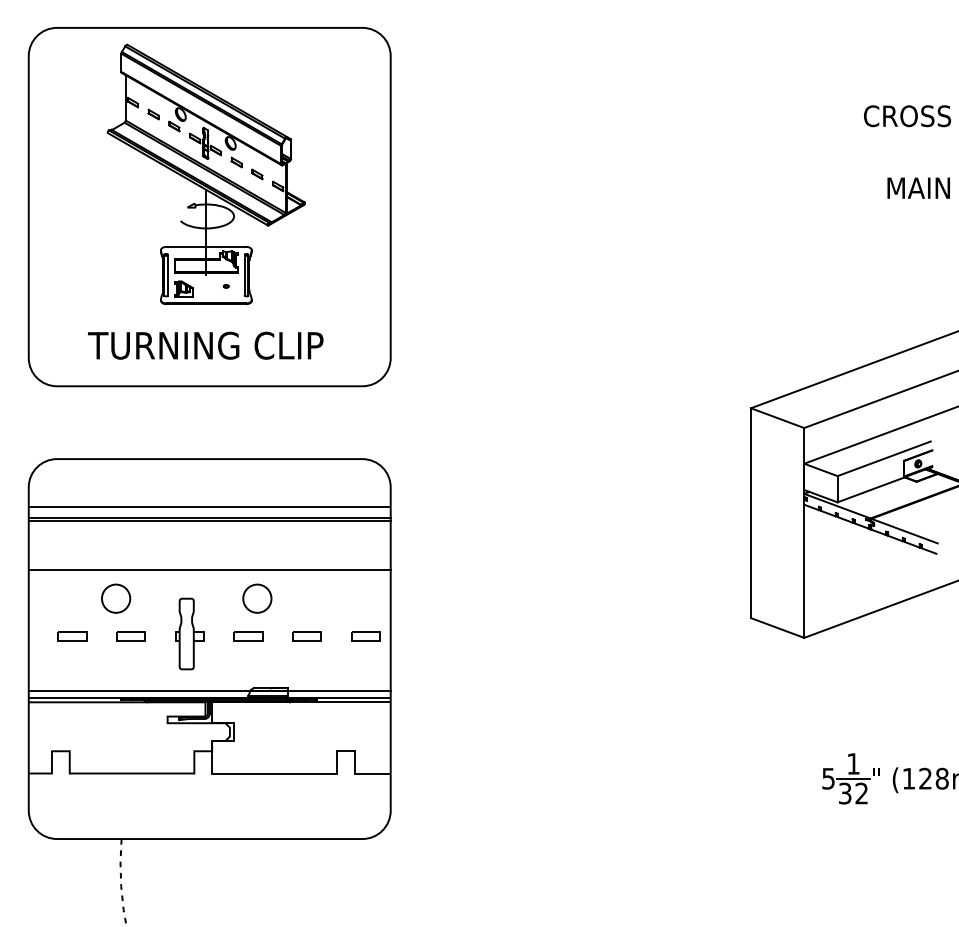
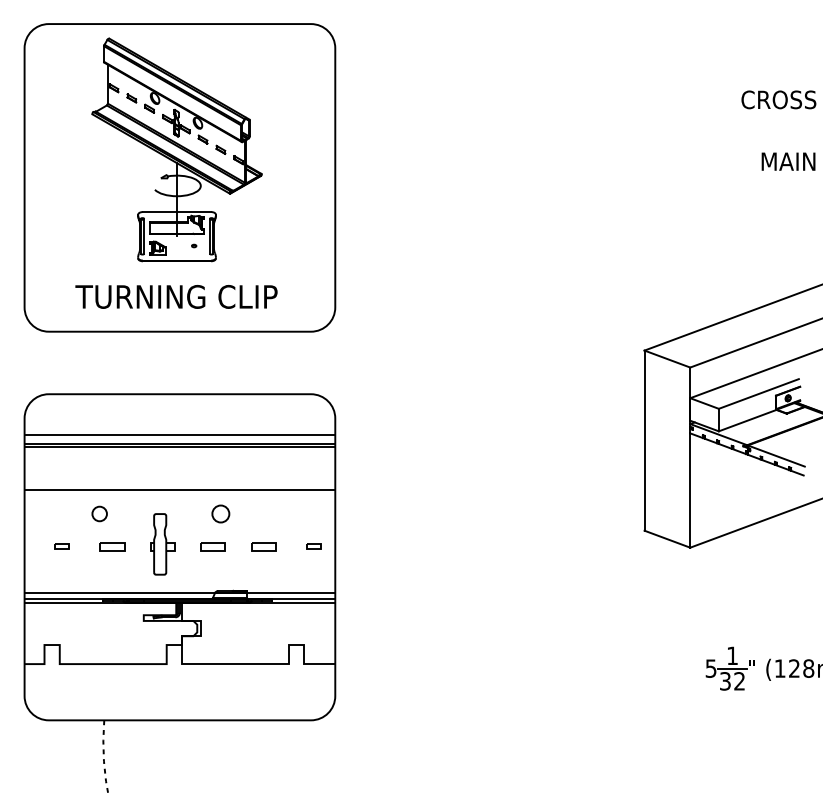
circle: (116, 598) -> (99, 513), size x0.6
circle: (257, 598) -> (220, 513), size x0.7
part: (72, 636) -> (62, 546), size x0.6
part: (365, 636) -> (313, 546), size x0.6

